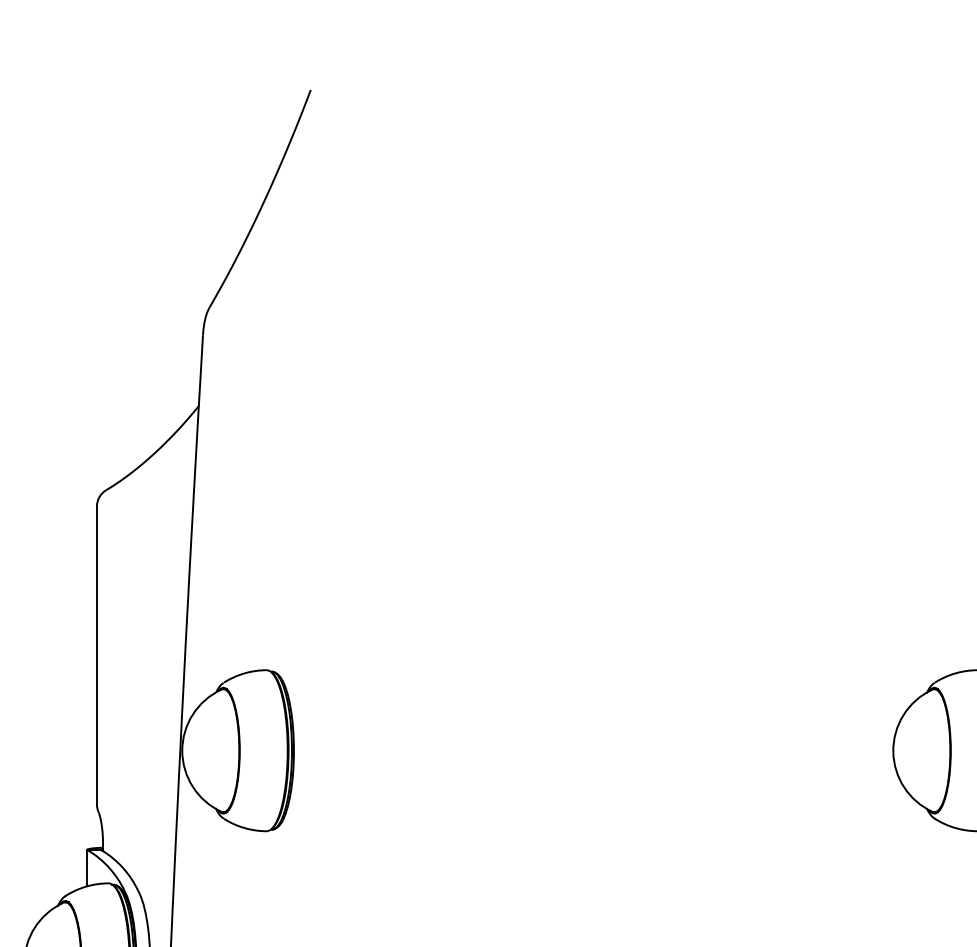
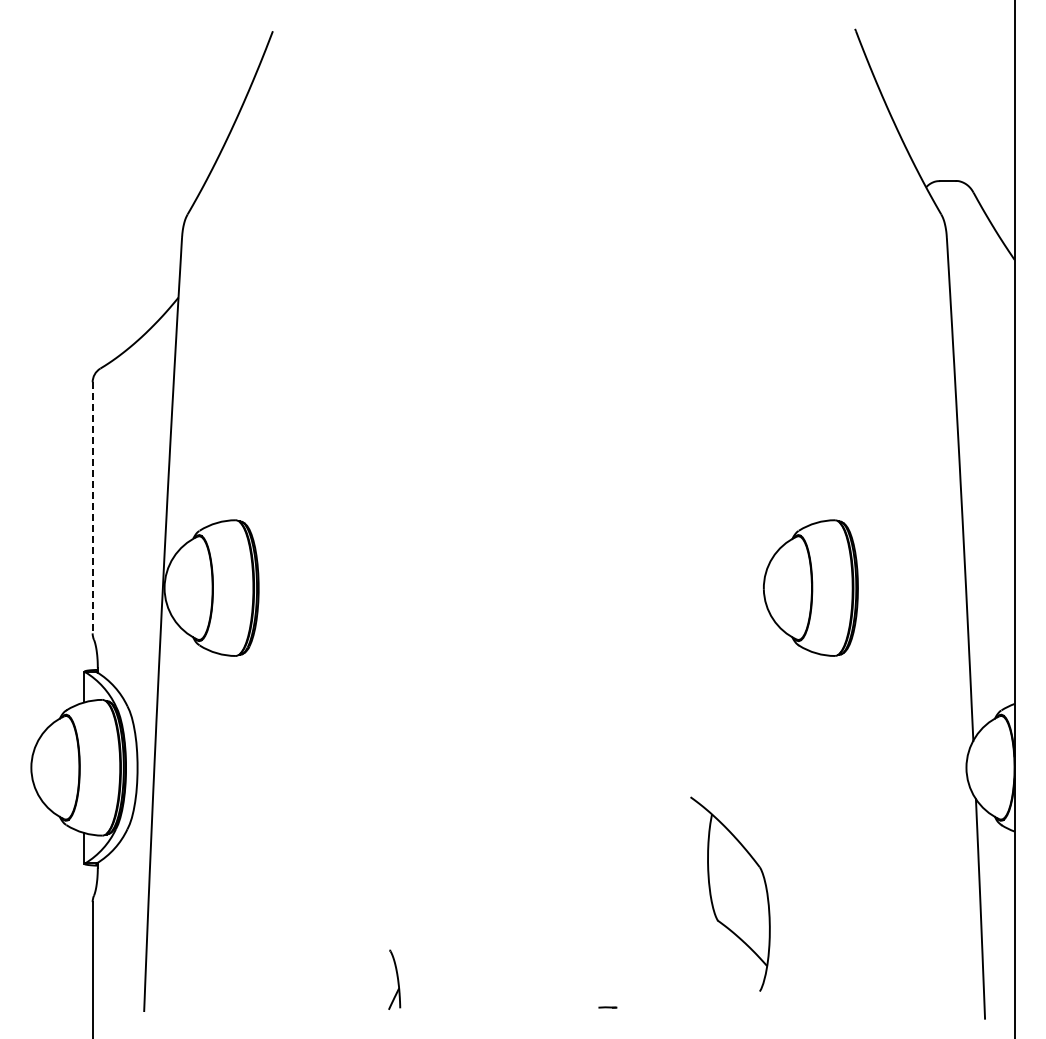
line: (96, 655) -> (92, 507), solid -> dashed

